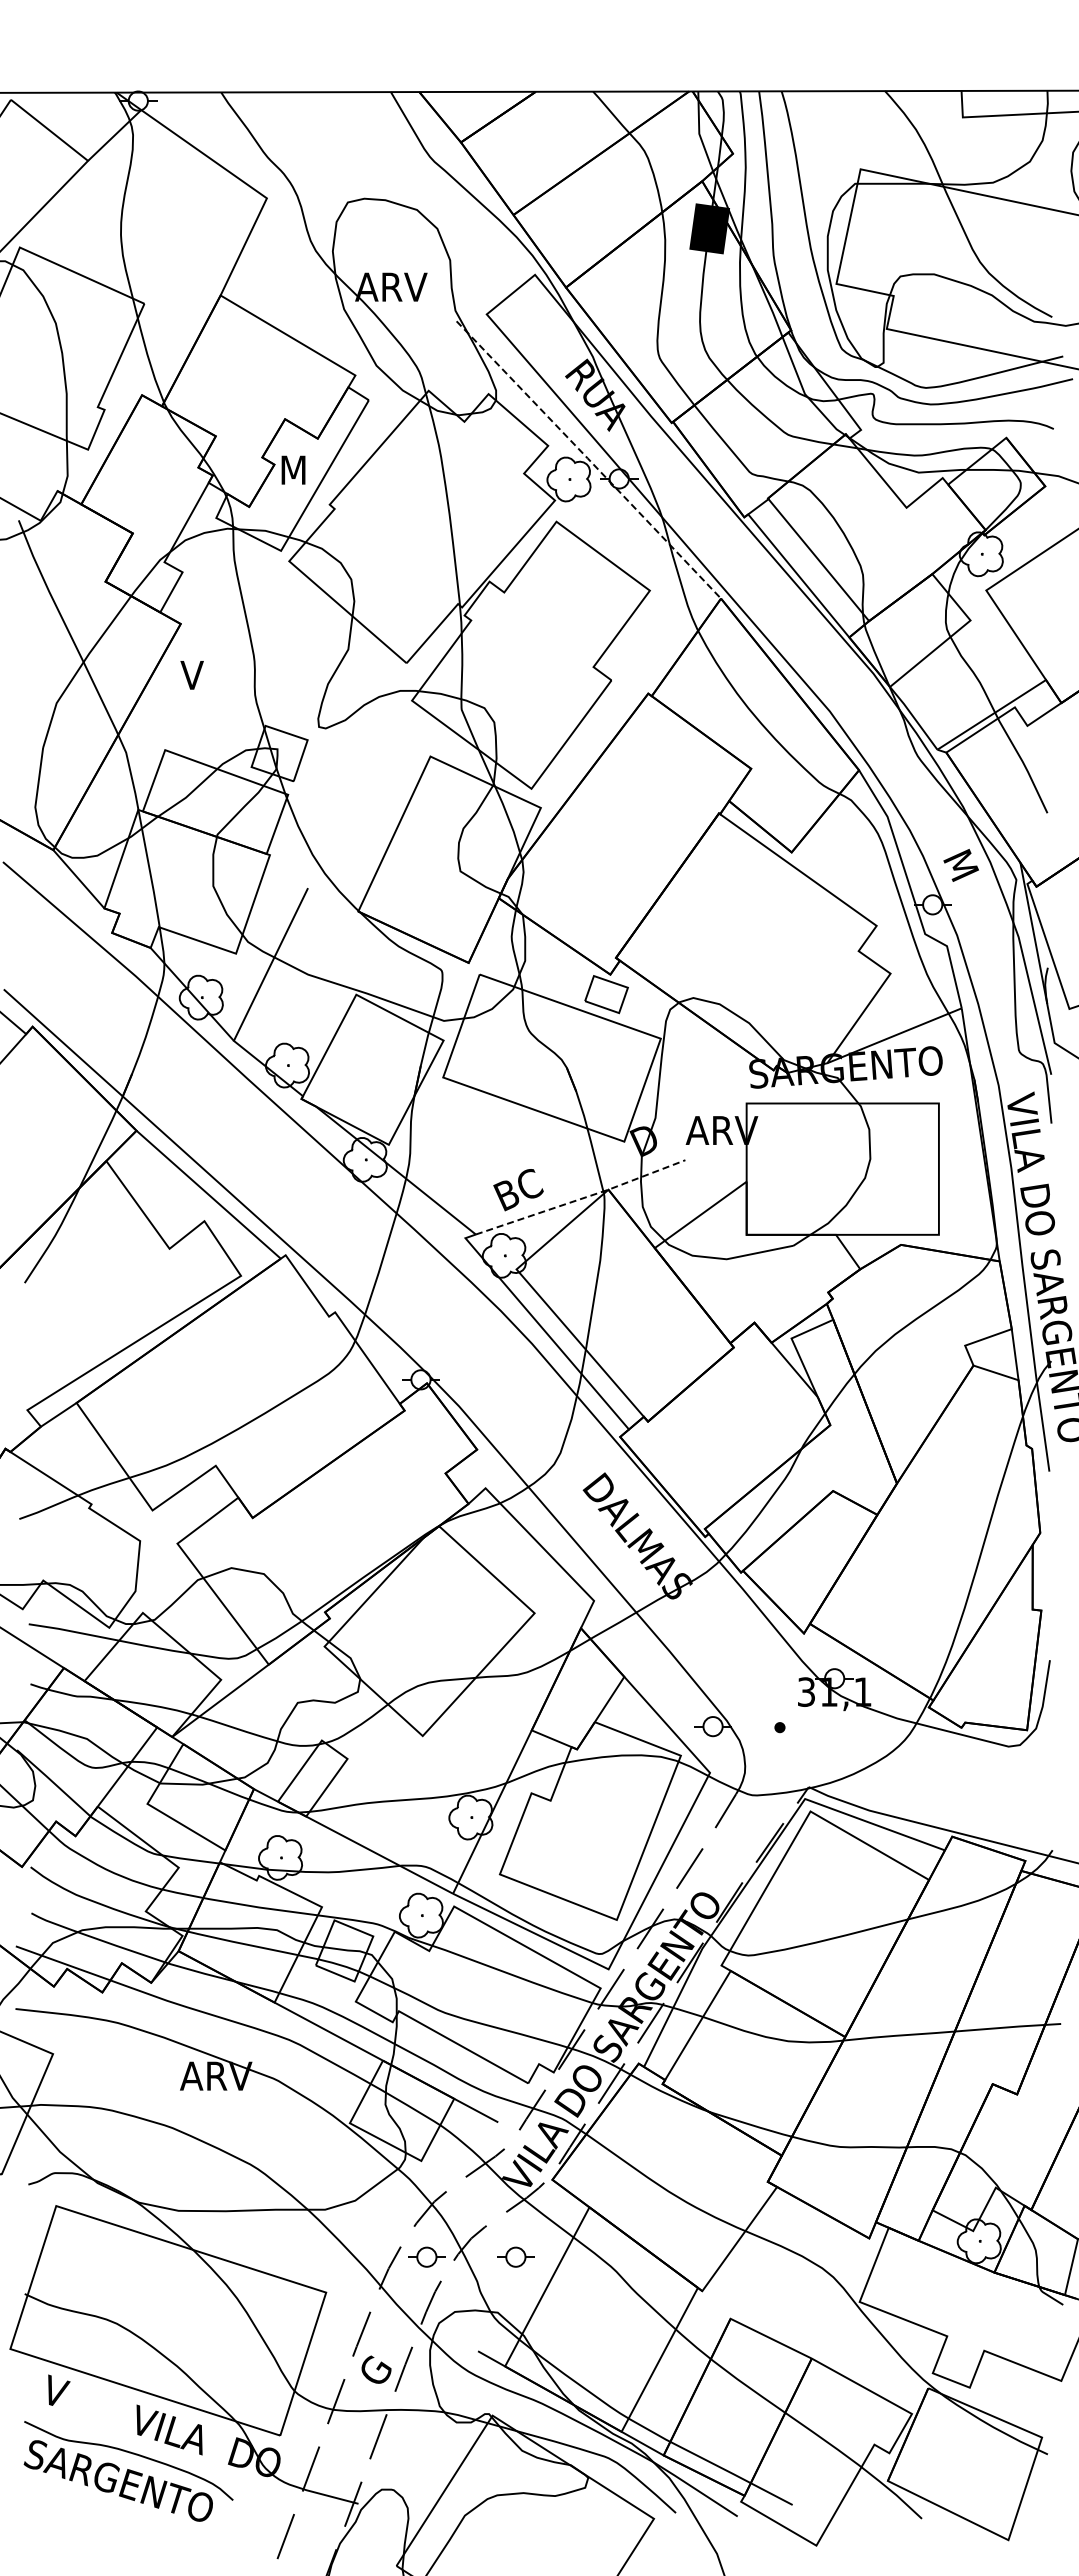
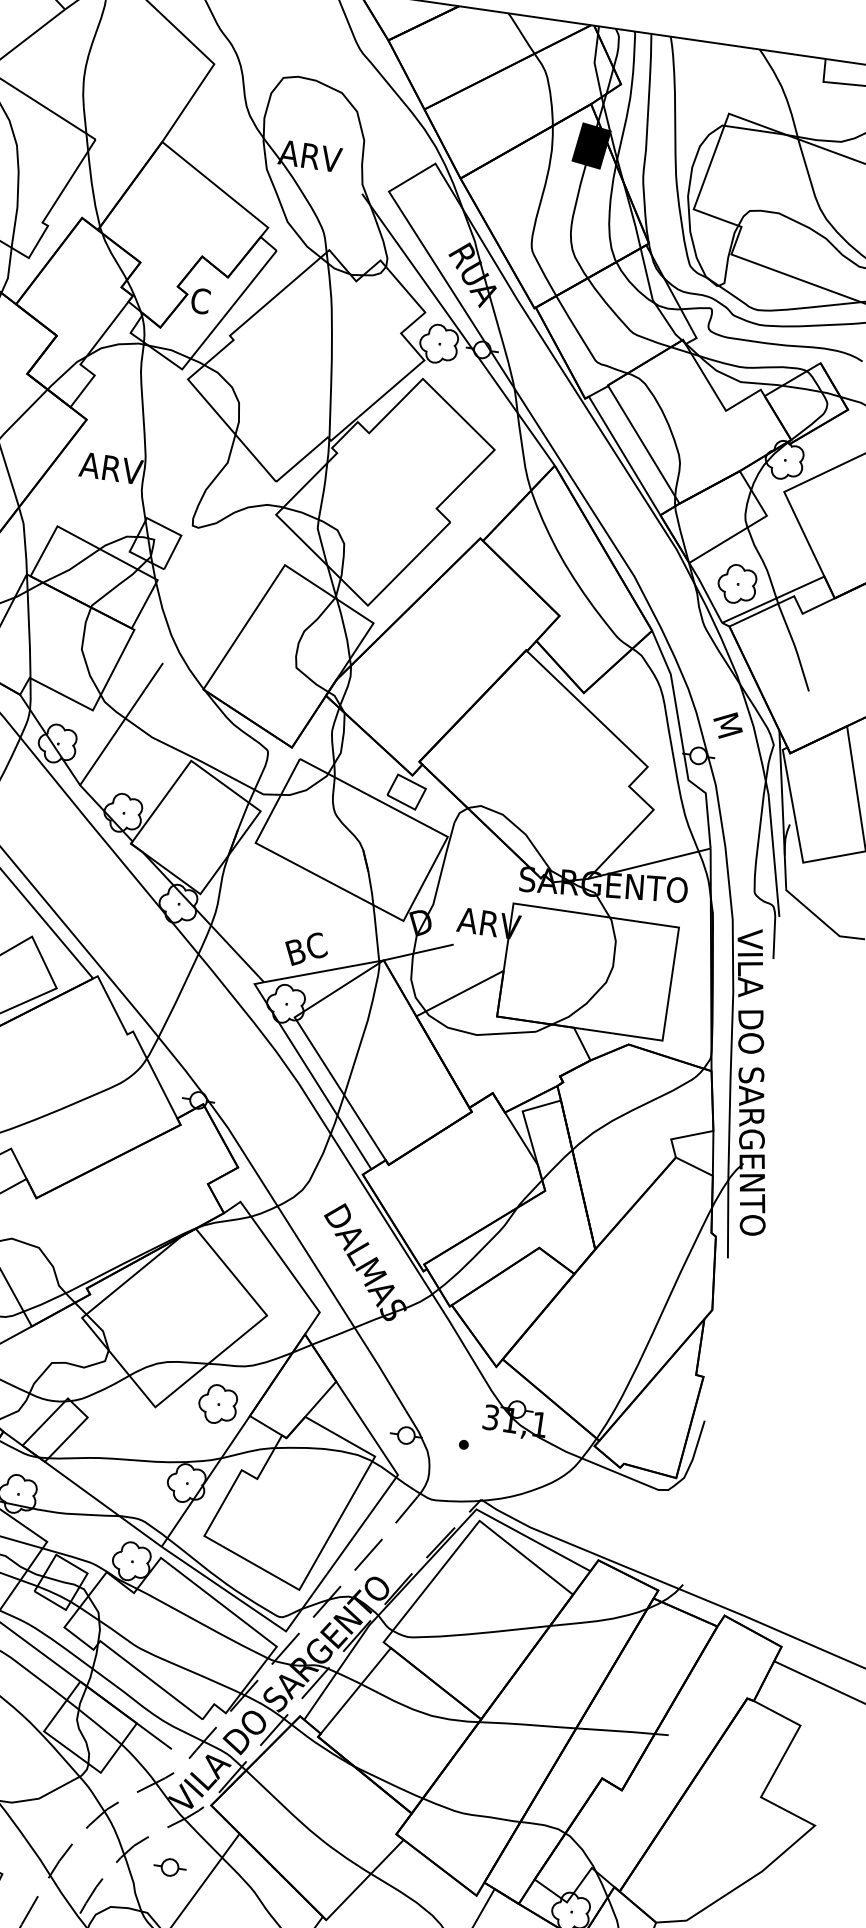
line: (589, 459) -> (459, 329), dashed -> solid
text: (292, 470) -> (202, 301), M -> C
text: (216, 675) -> (111, 468), V -> ARV
part: (947, 703) -> (736, 584), added
line: (581, 1198) -> (359, 964), dashed -> solid
part: (493, 1722) -> (217, 1404), added
part: (426, 2256) -> (93, 1855), removed

